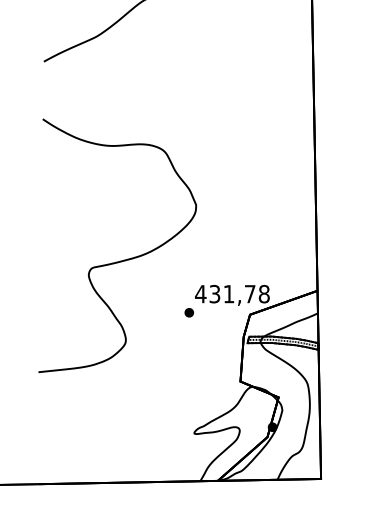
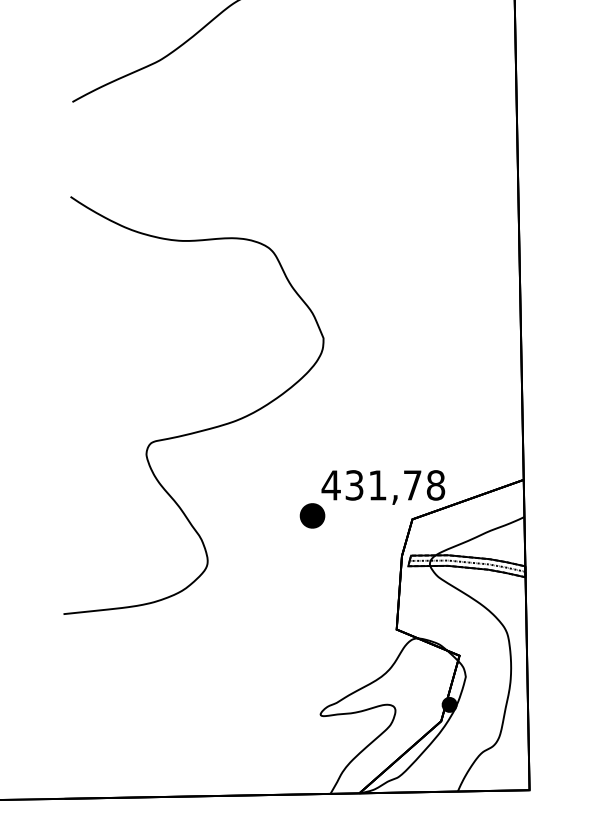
part: (188, 312) -> (310, 515), size x1.6

